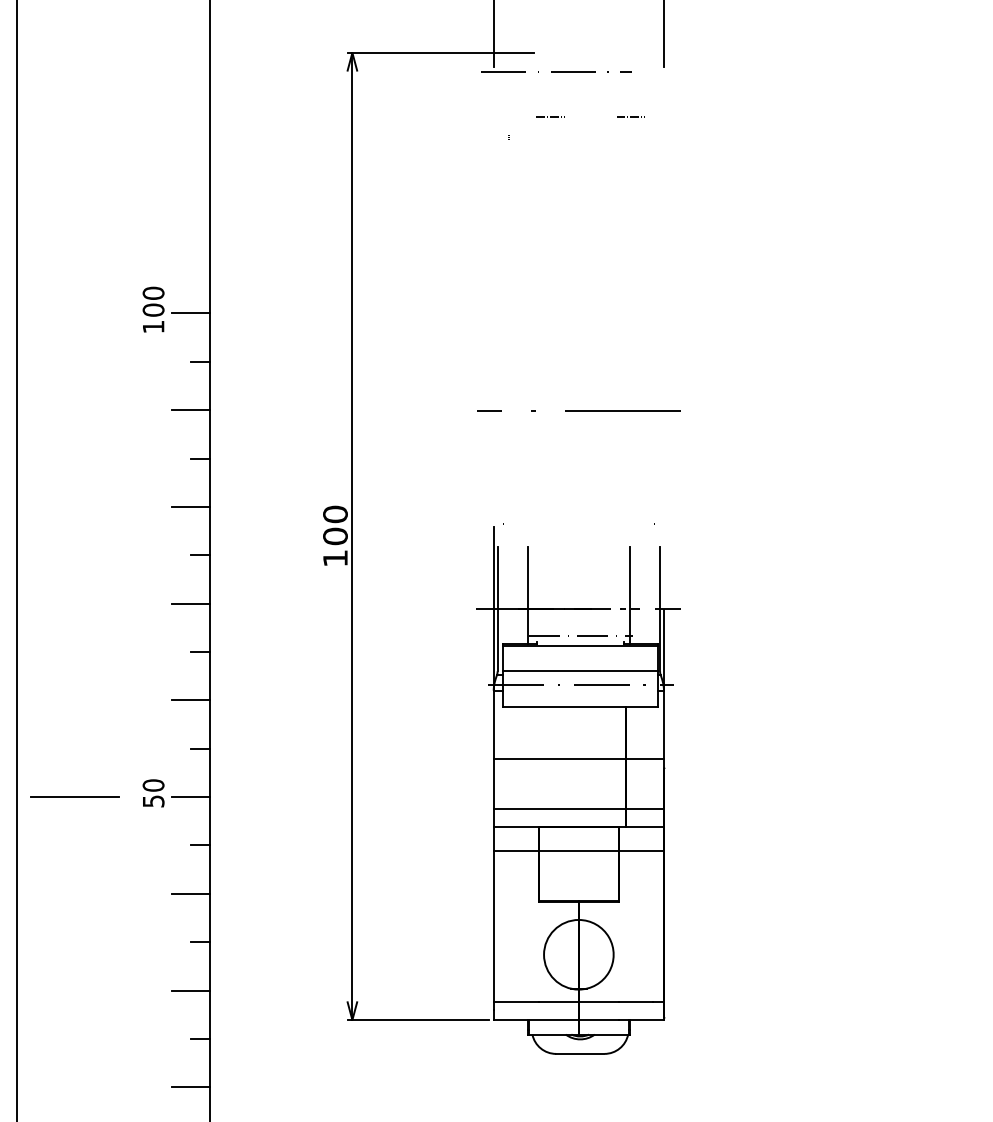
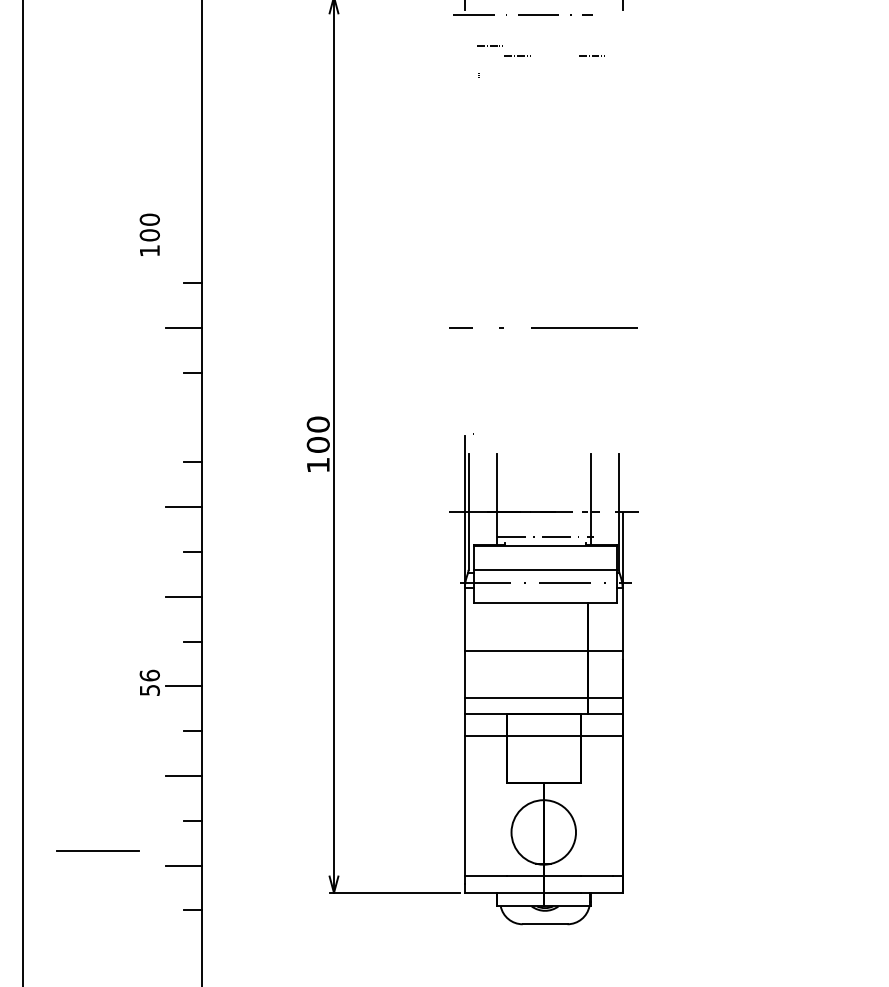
line: (520, 105) -> (489, 45), added
line: (190, 313) -> (184, 238), removed
line: (190, 506) -> (184, 417), removed
text: (153, 785) -> (149, 675), 50 -> 56
line: (74, 796) -> (97, 850), moved
line: (190, 1087) -> (184, 955), removed

